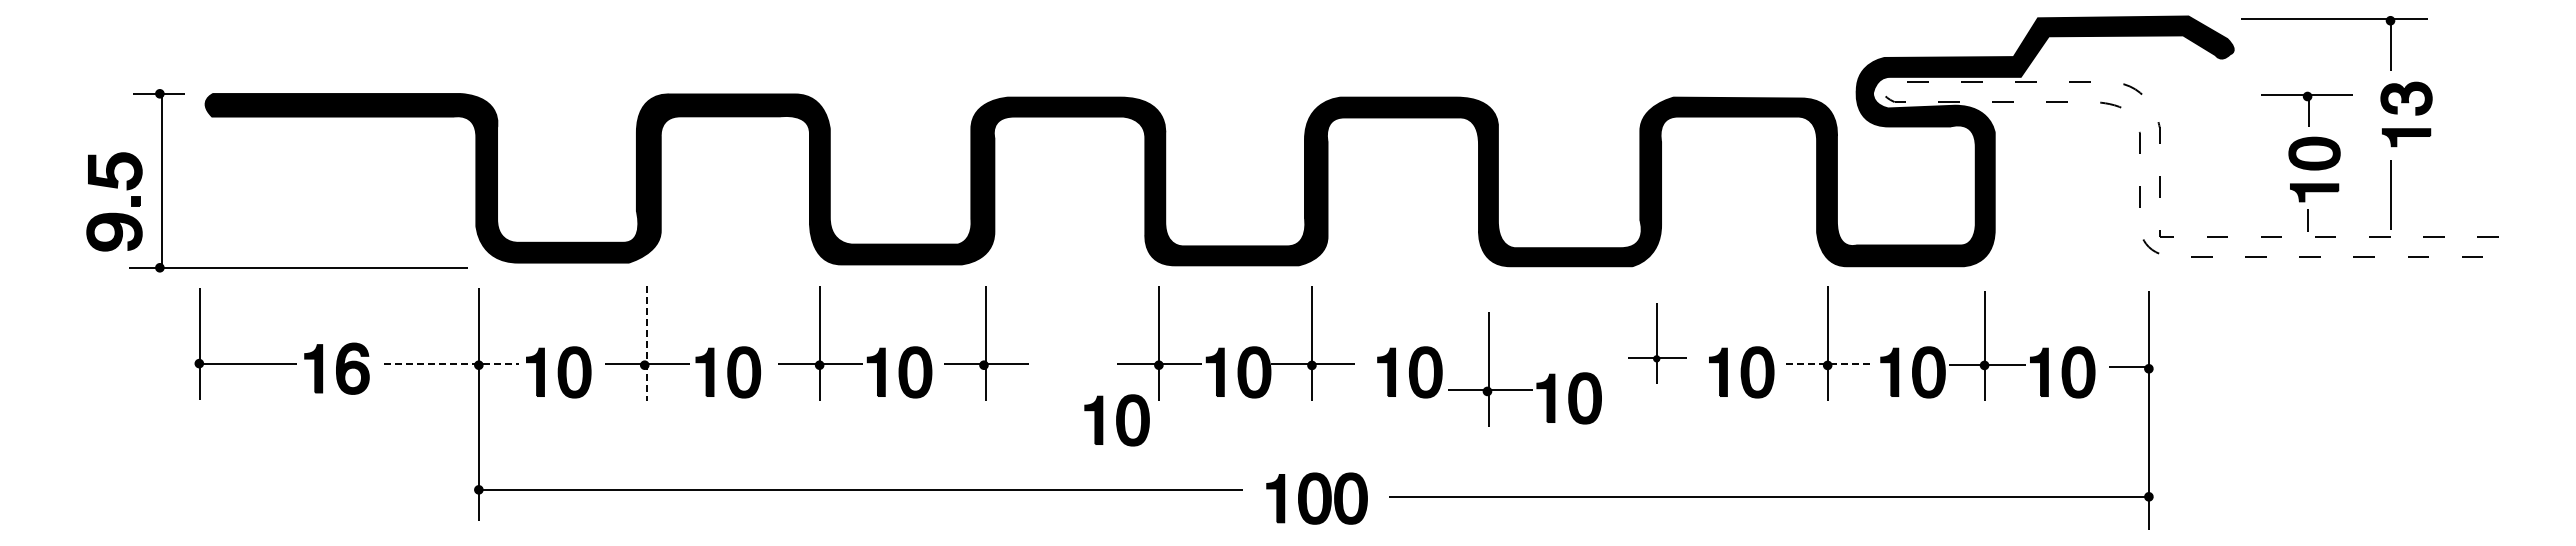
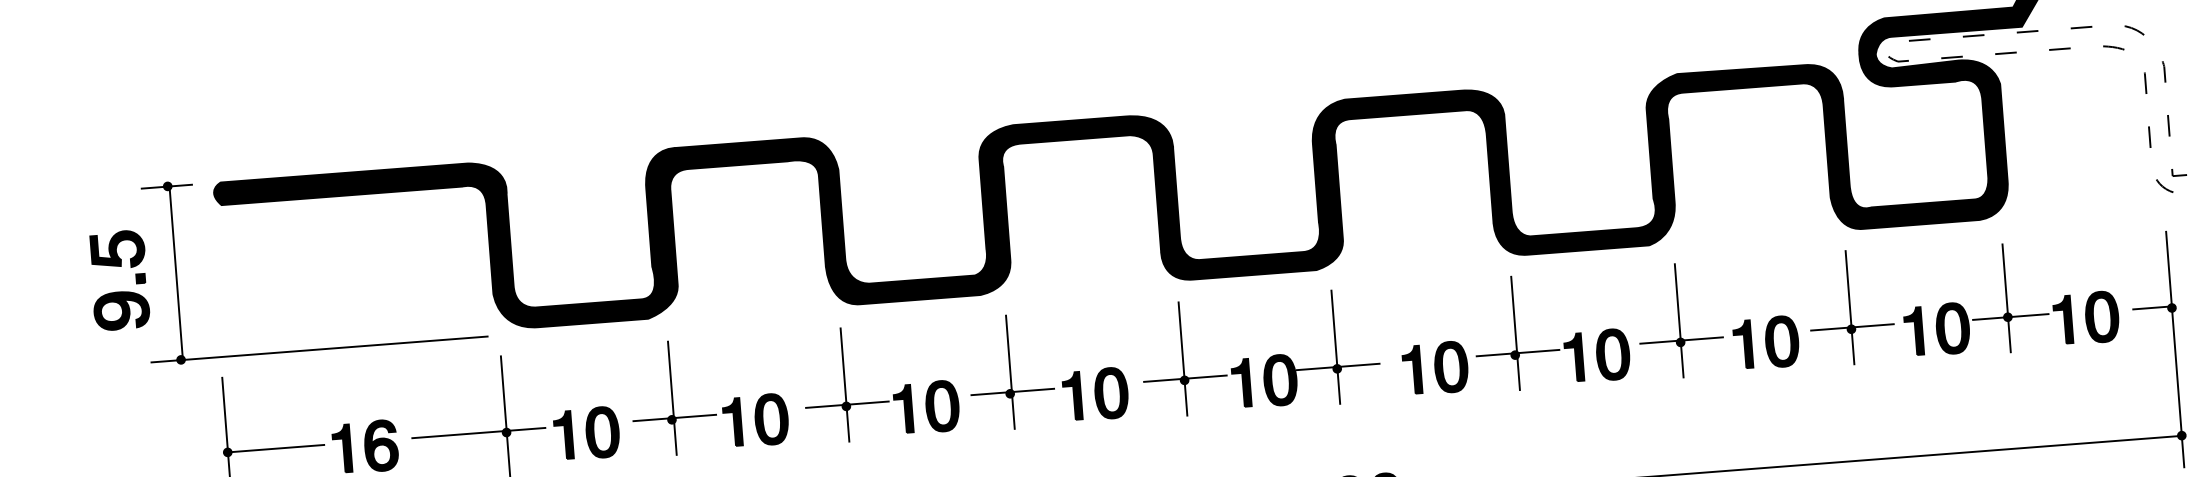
part: (114, 212) -> (120, 291), moved
line: (646, 343) -> (672, 398), dashed -> solid
part: (1657, 343) -> (1680, 320), size x1.43
line: (451, 363) -> (479, 432), dashed -> solid
line: (1829, 363) -> (1853, 327), dashed -> solid
part: (1536, 382) -> (1563, 342), moved
part: (1116, 420) -> (1095, 394), moved

